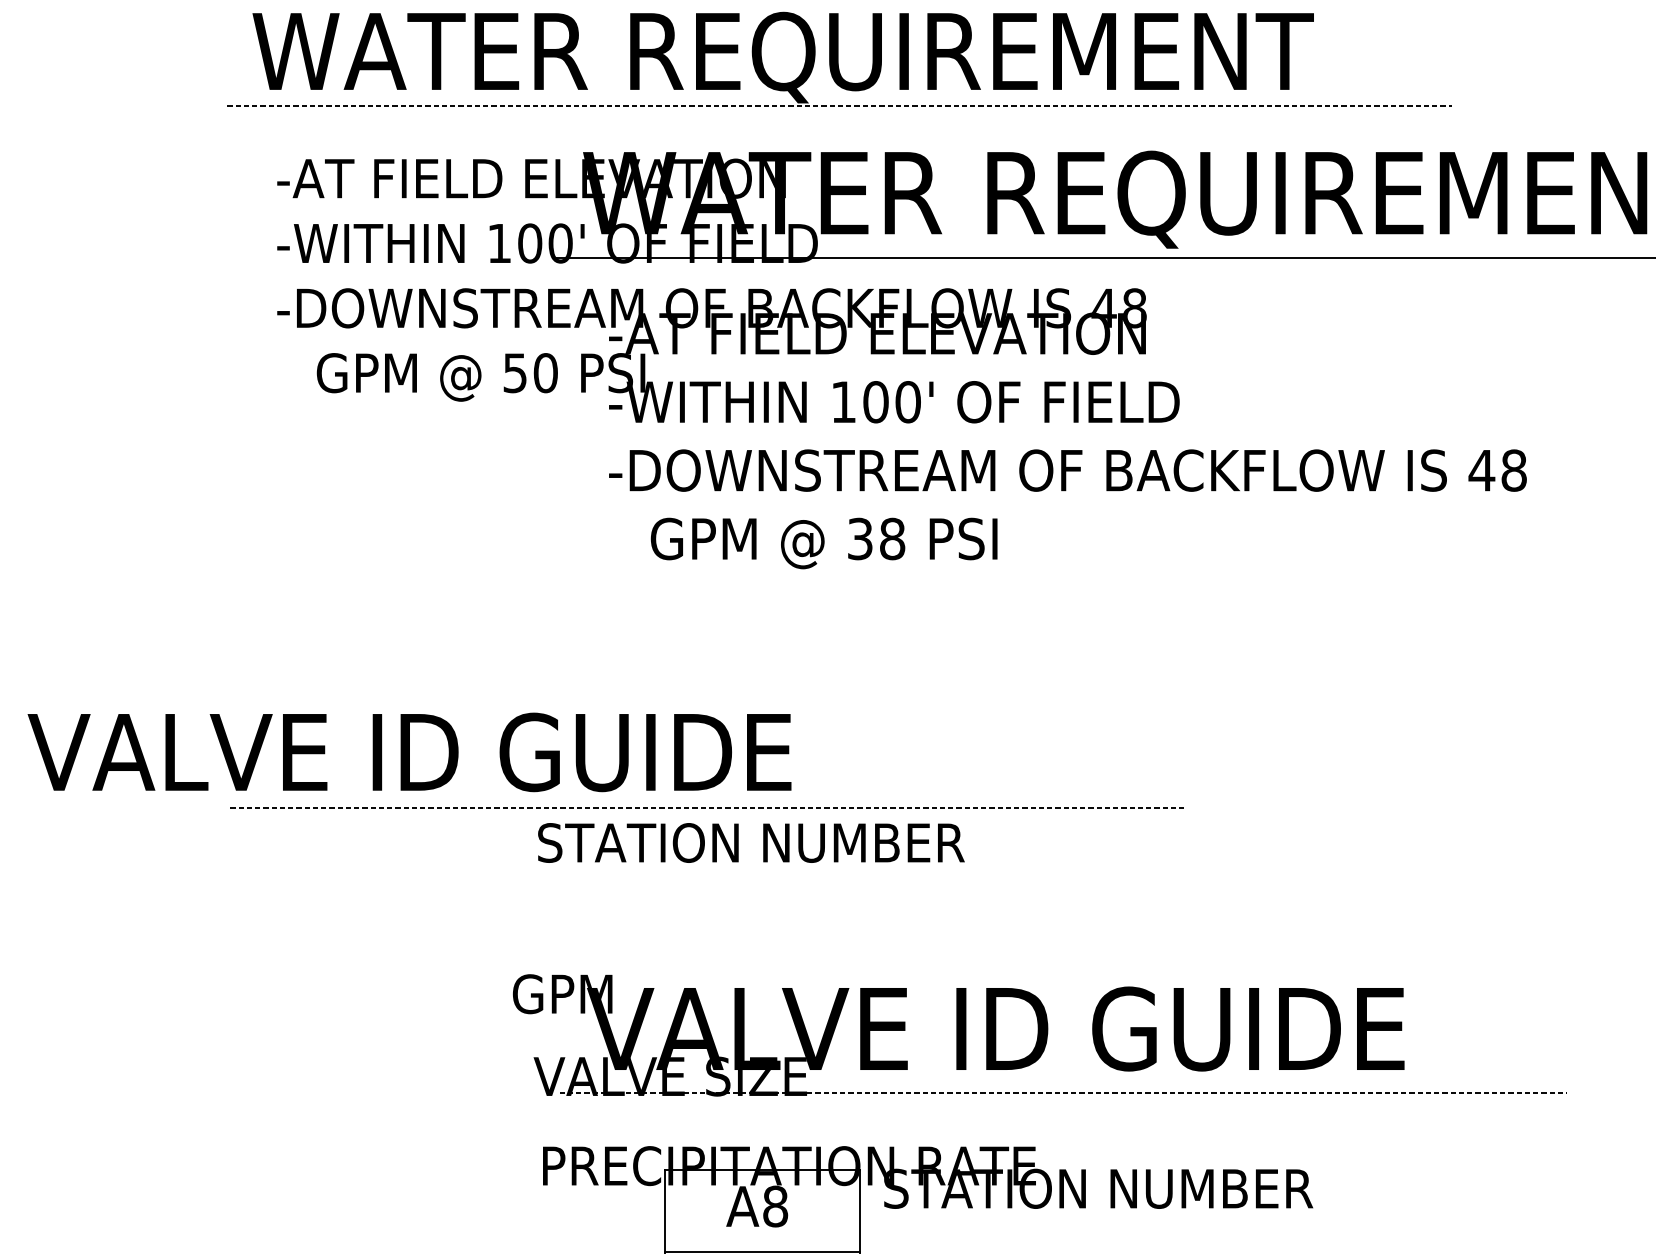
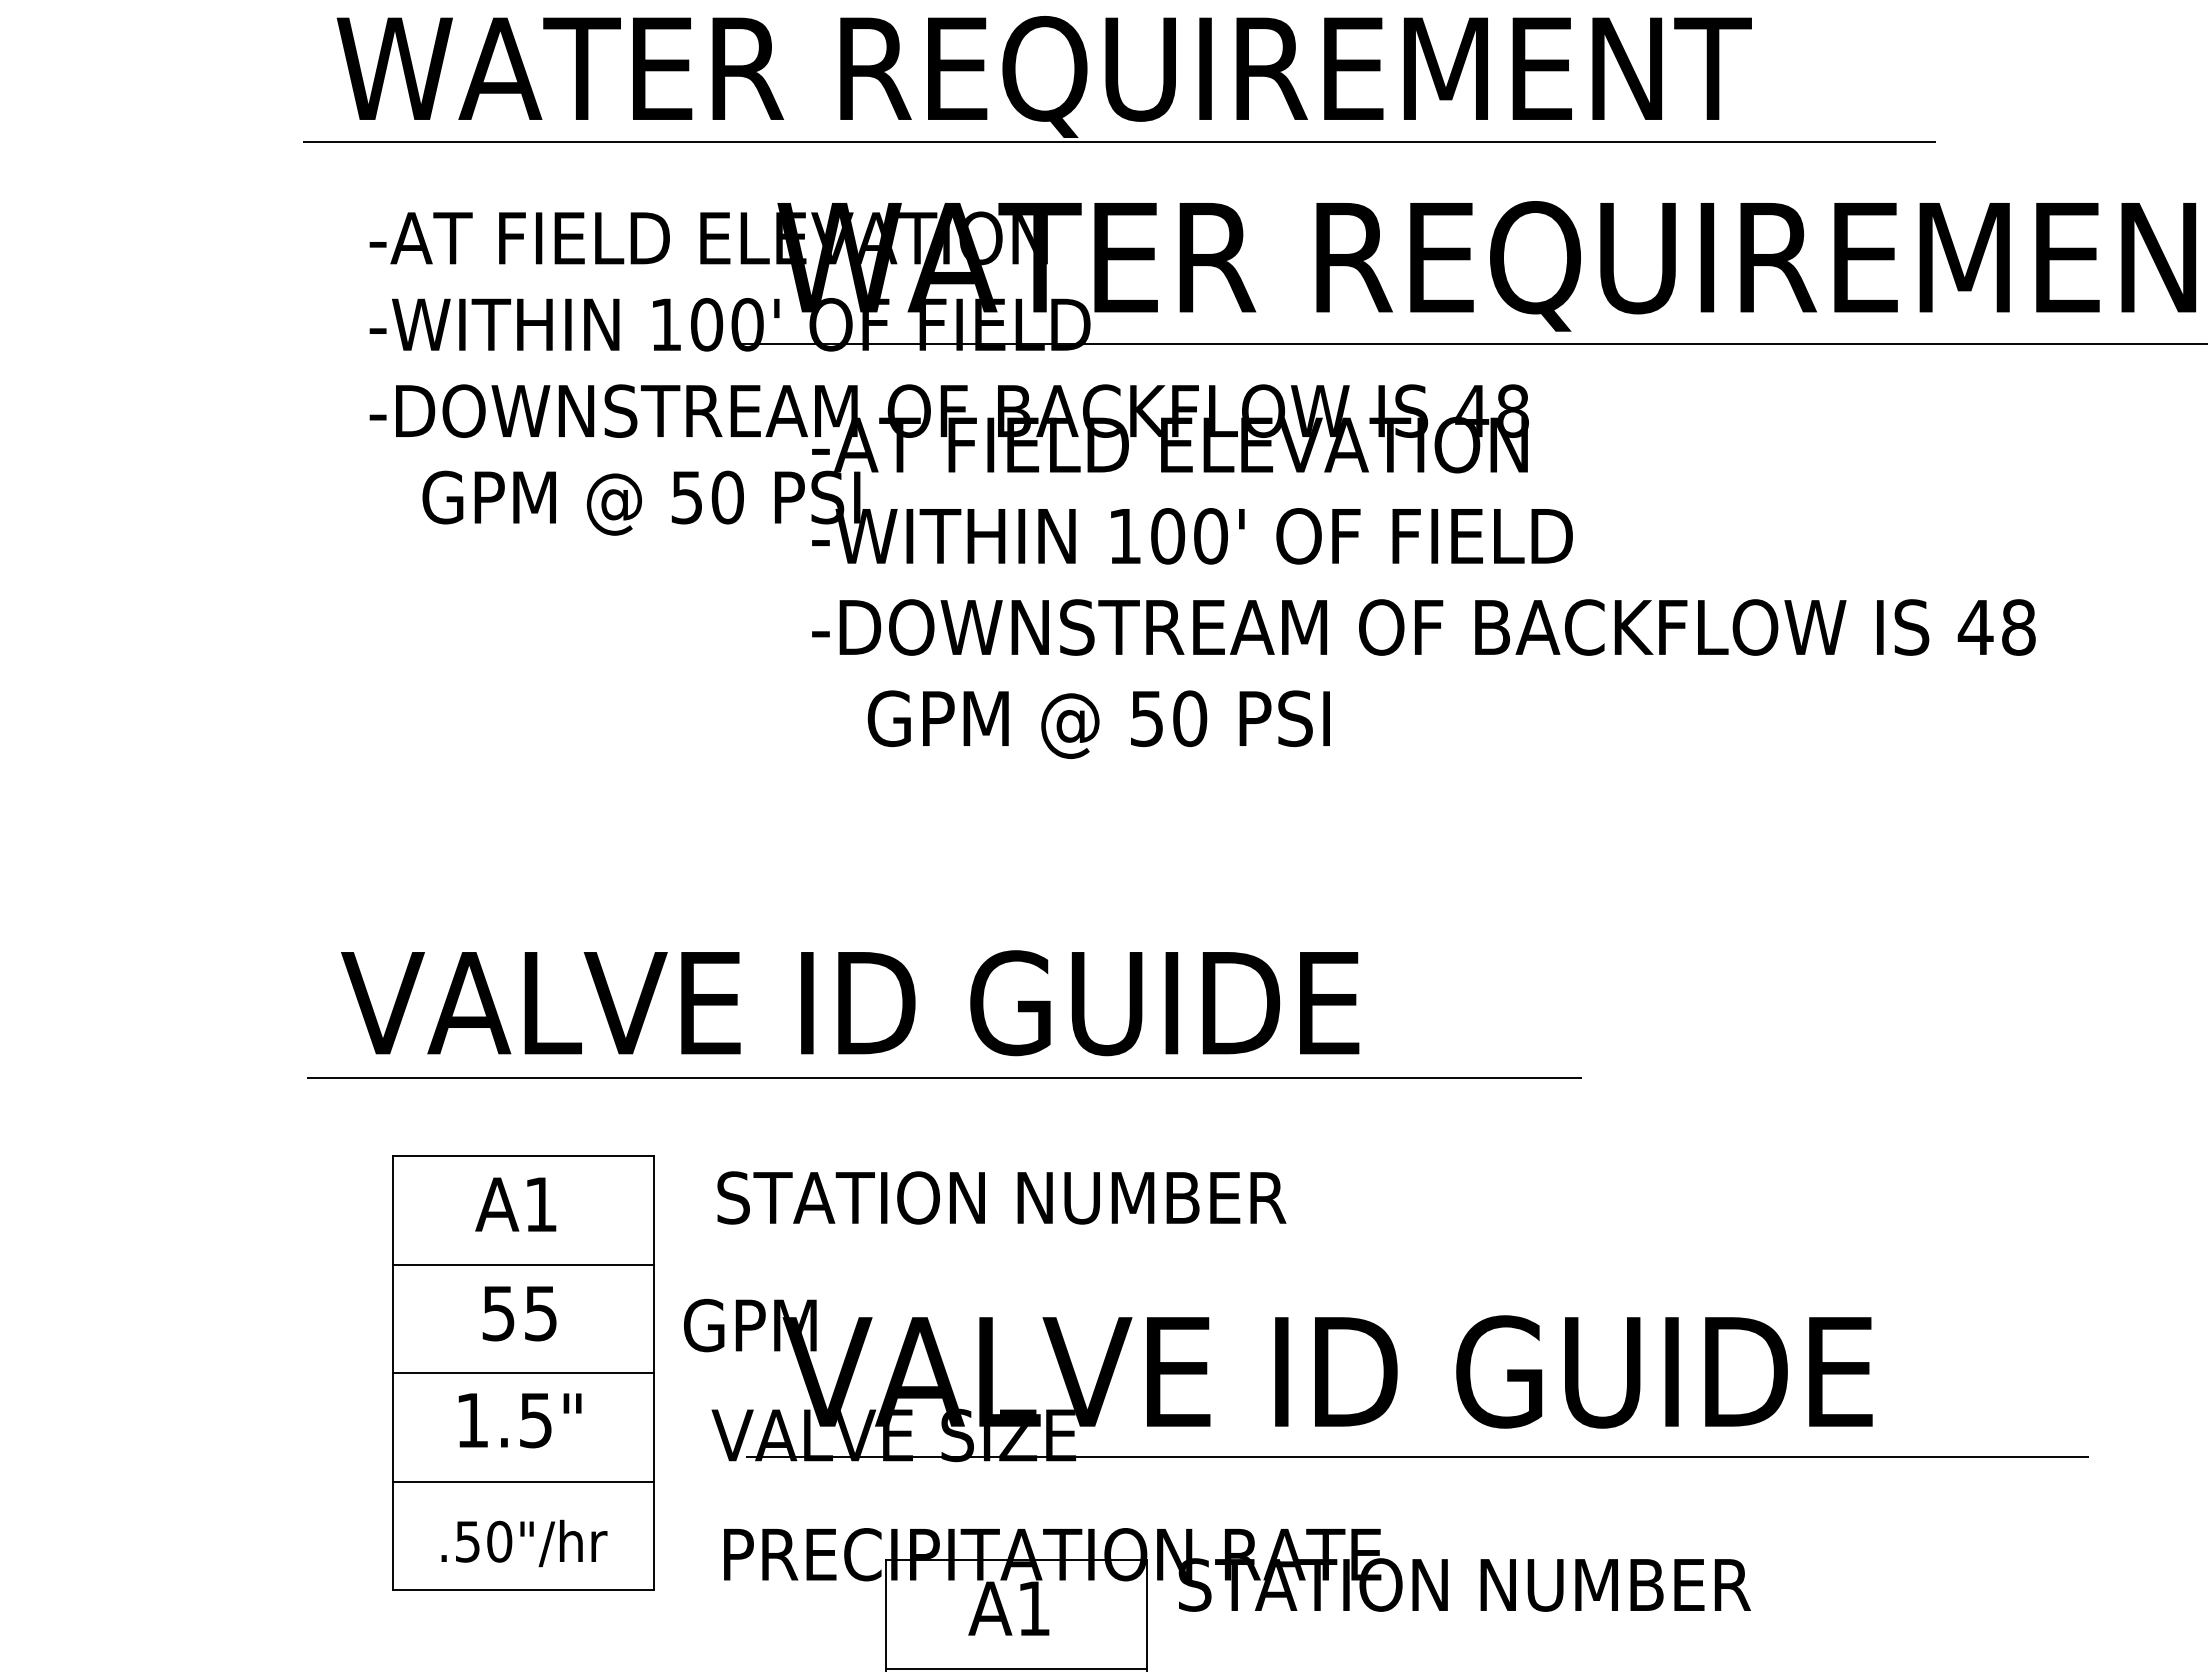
line: (840, 106) -> (1120, 142), dashed -> solid
text: (877, 538) -> (1169, 718), 38 -> 50
text: (409, 752) -> (850, 1003), moved
line: (708, 808) -> (944, 1077), dashed -> solid
text: (751, 842) -> (1001, 1197), moved
part: (392, 1029) -> (523, 1372), added
line: (1063, 1093) -> (1418, 1457), dashed -> solid
text: (775, 1206) -> (1033, 1608), A8 -> A1

